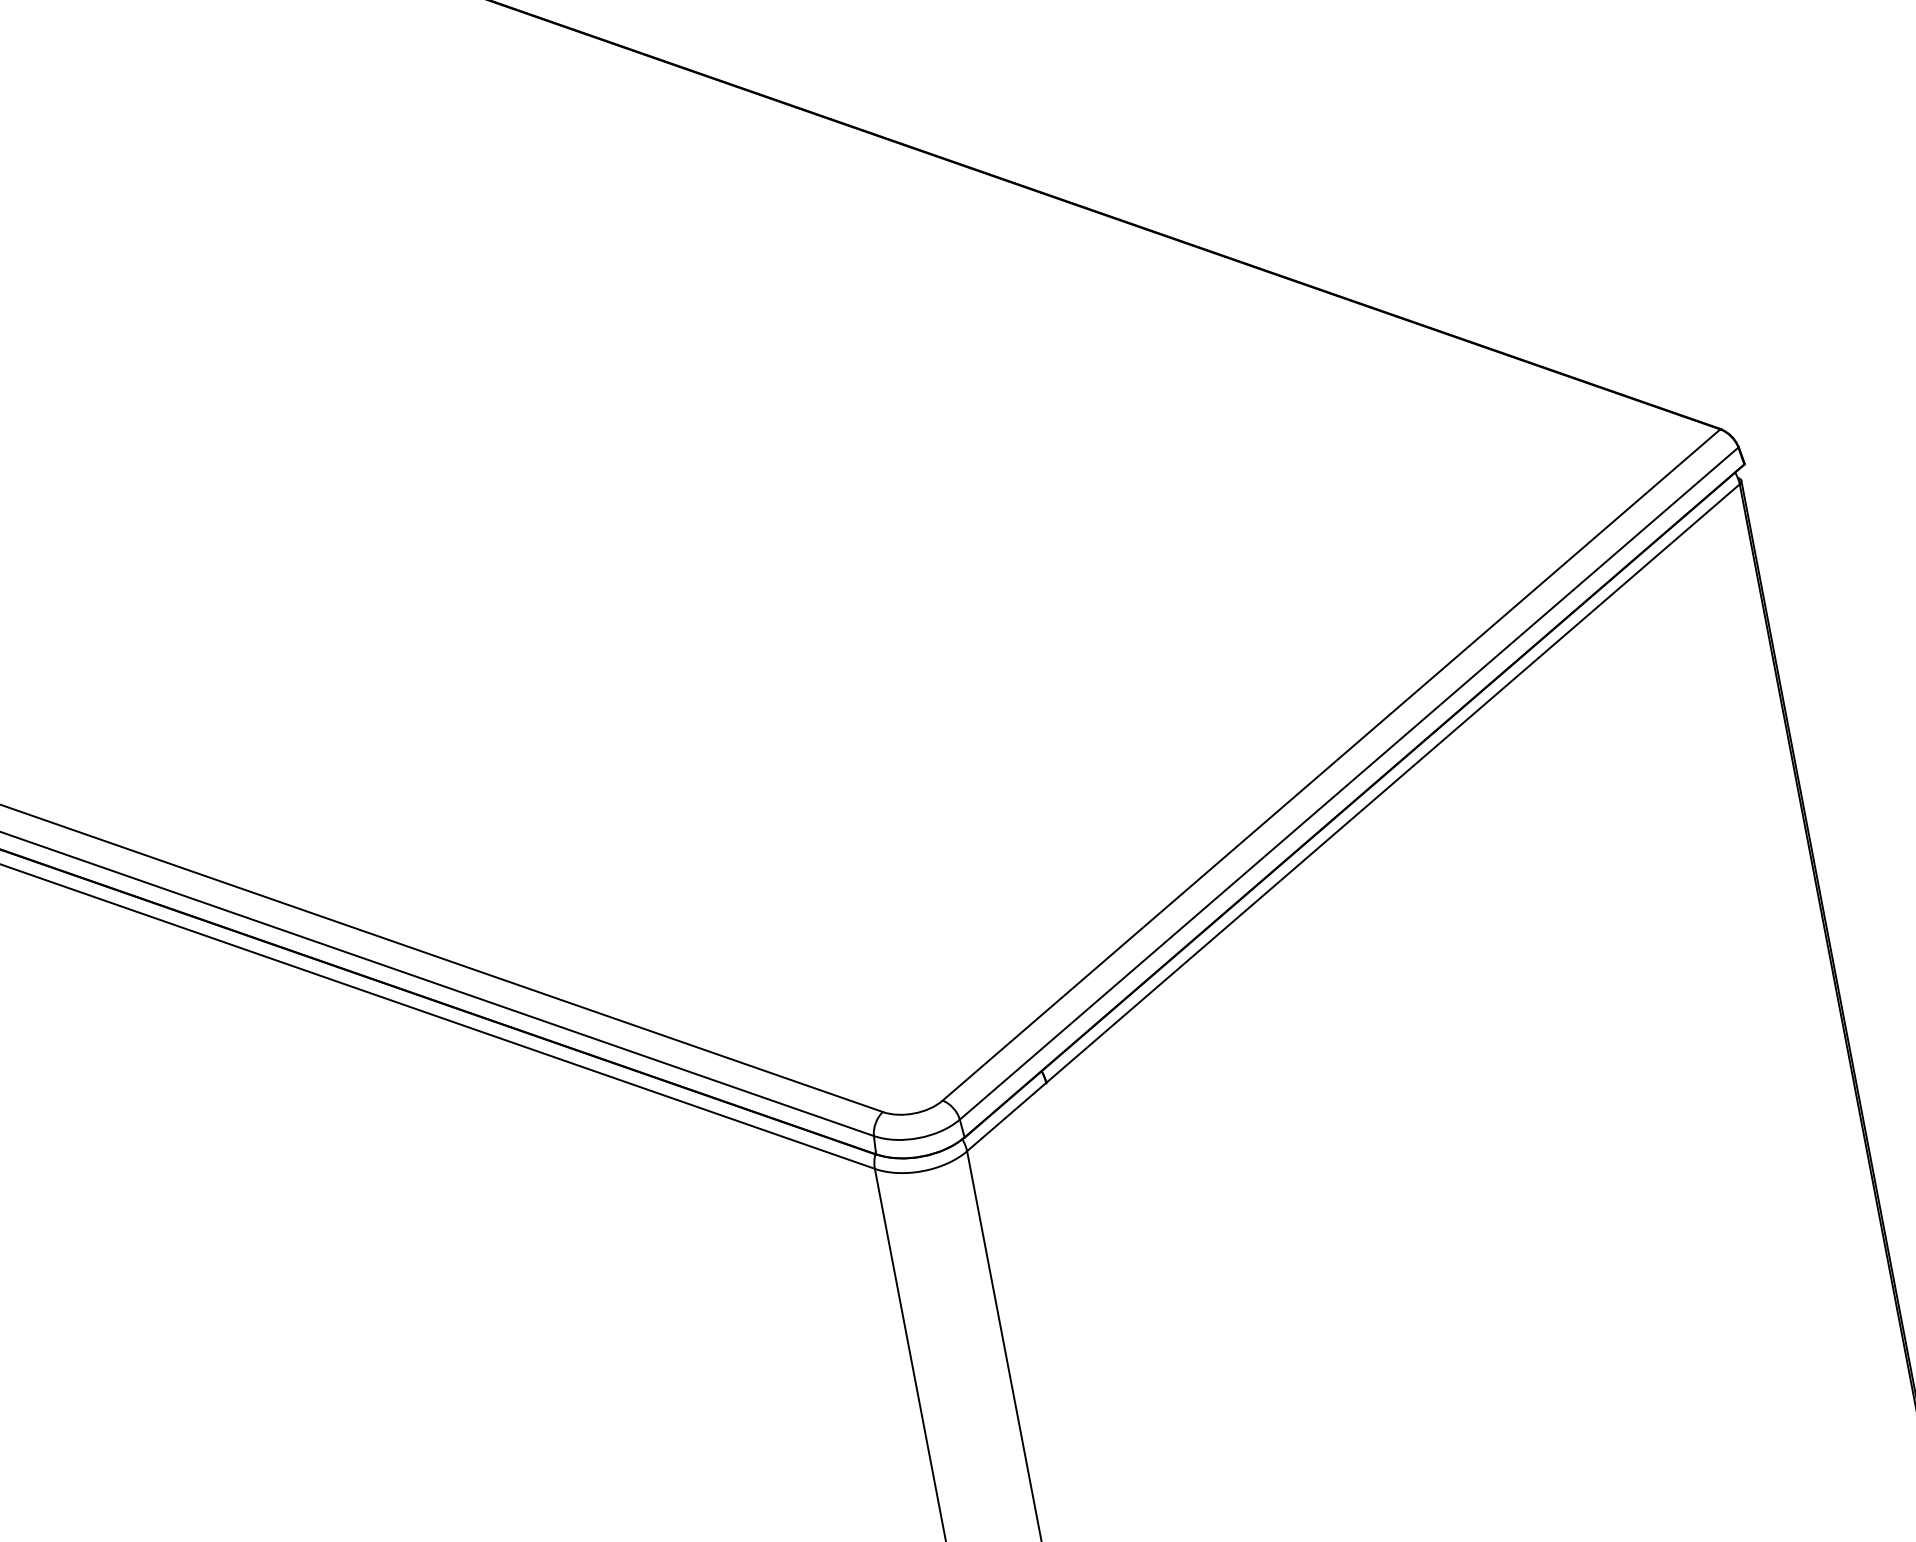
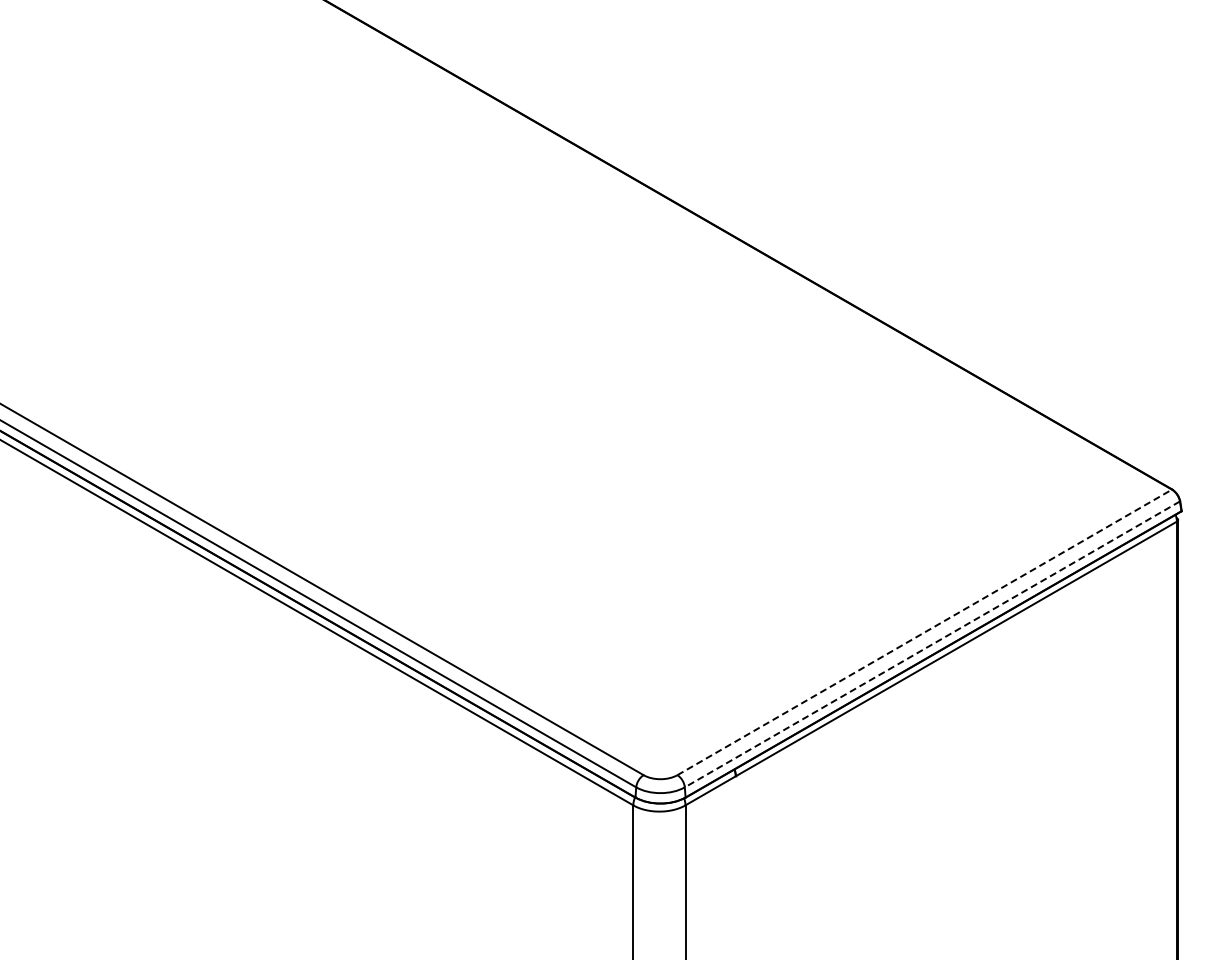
line: (1331, 765) -> (924, 632), solid -> dashed
line: (1349, 783) -> (932, 644), solid -> dashed

